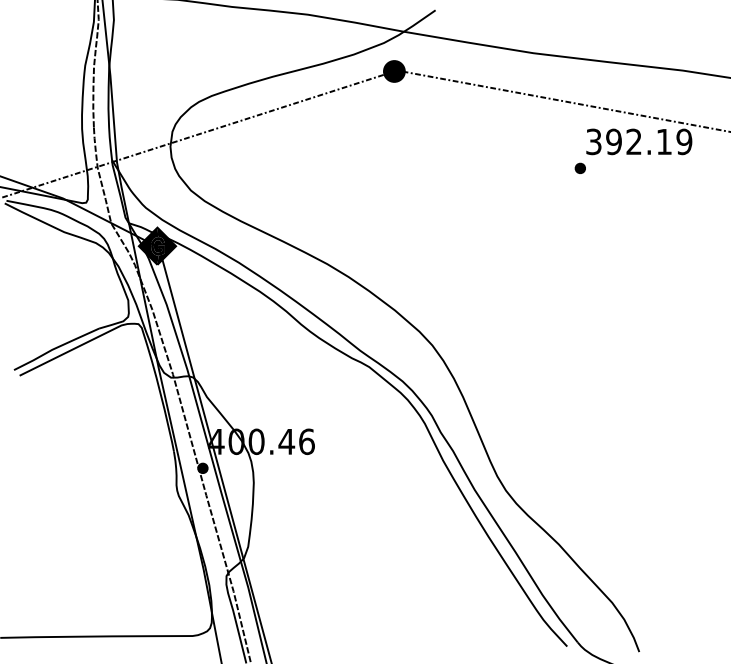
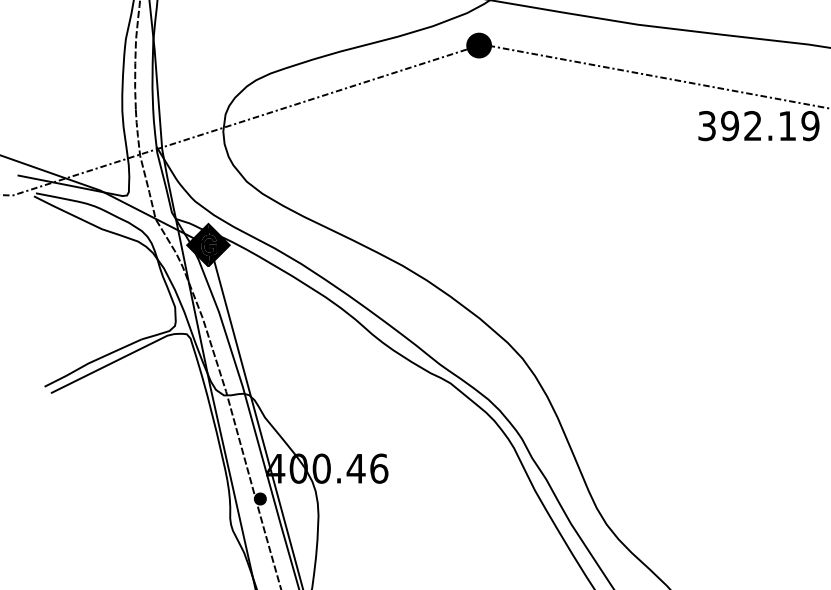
part: (579, 167) -> (690, 155), removed

